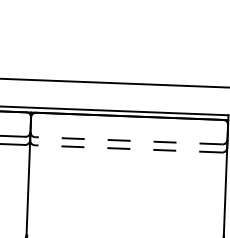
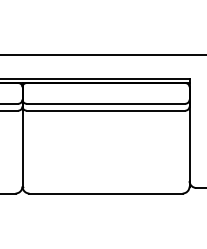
line: (128, 140) -> (105, 103), dashed -> solid
line: (127, 148) -> (105, 110), dashed -> solid

